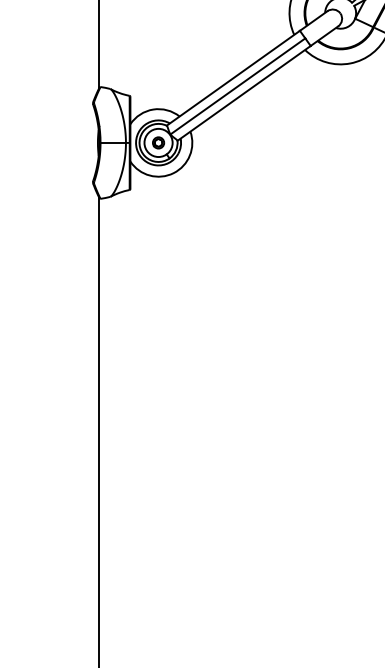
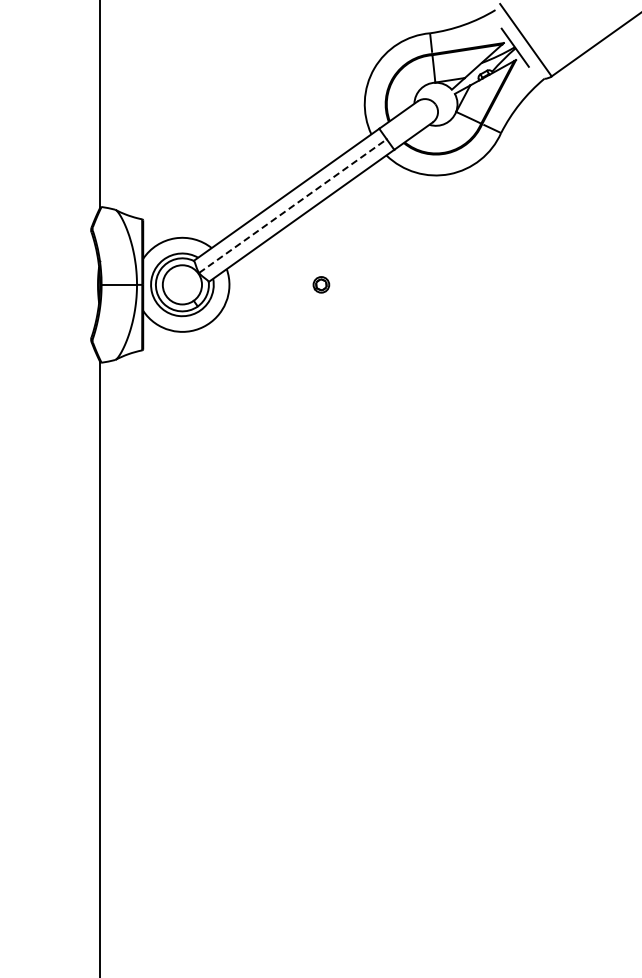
line: (238, 85) -> (293, 205), solid -> dashed
part: (158, 142) -> (321, 284), moved

